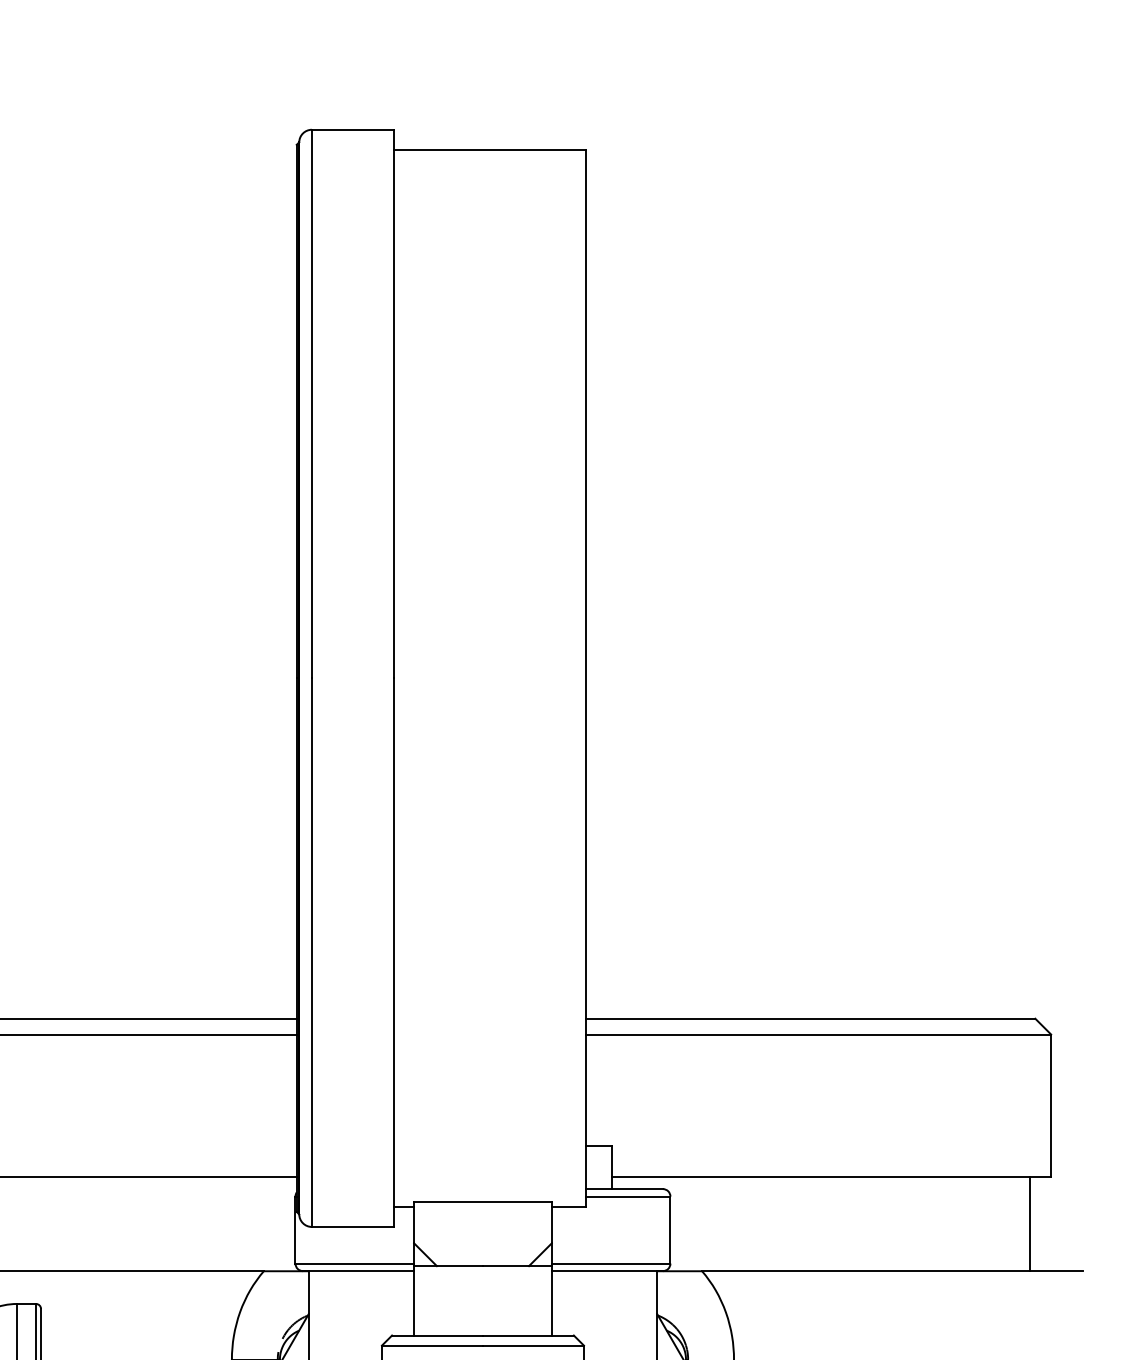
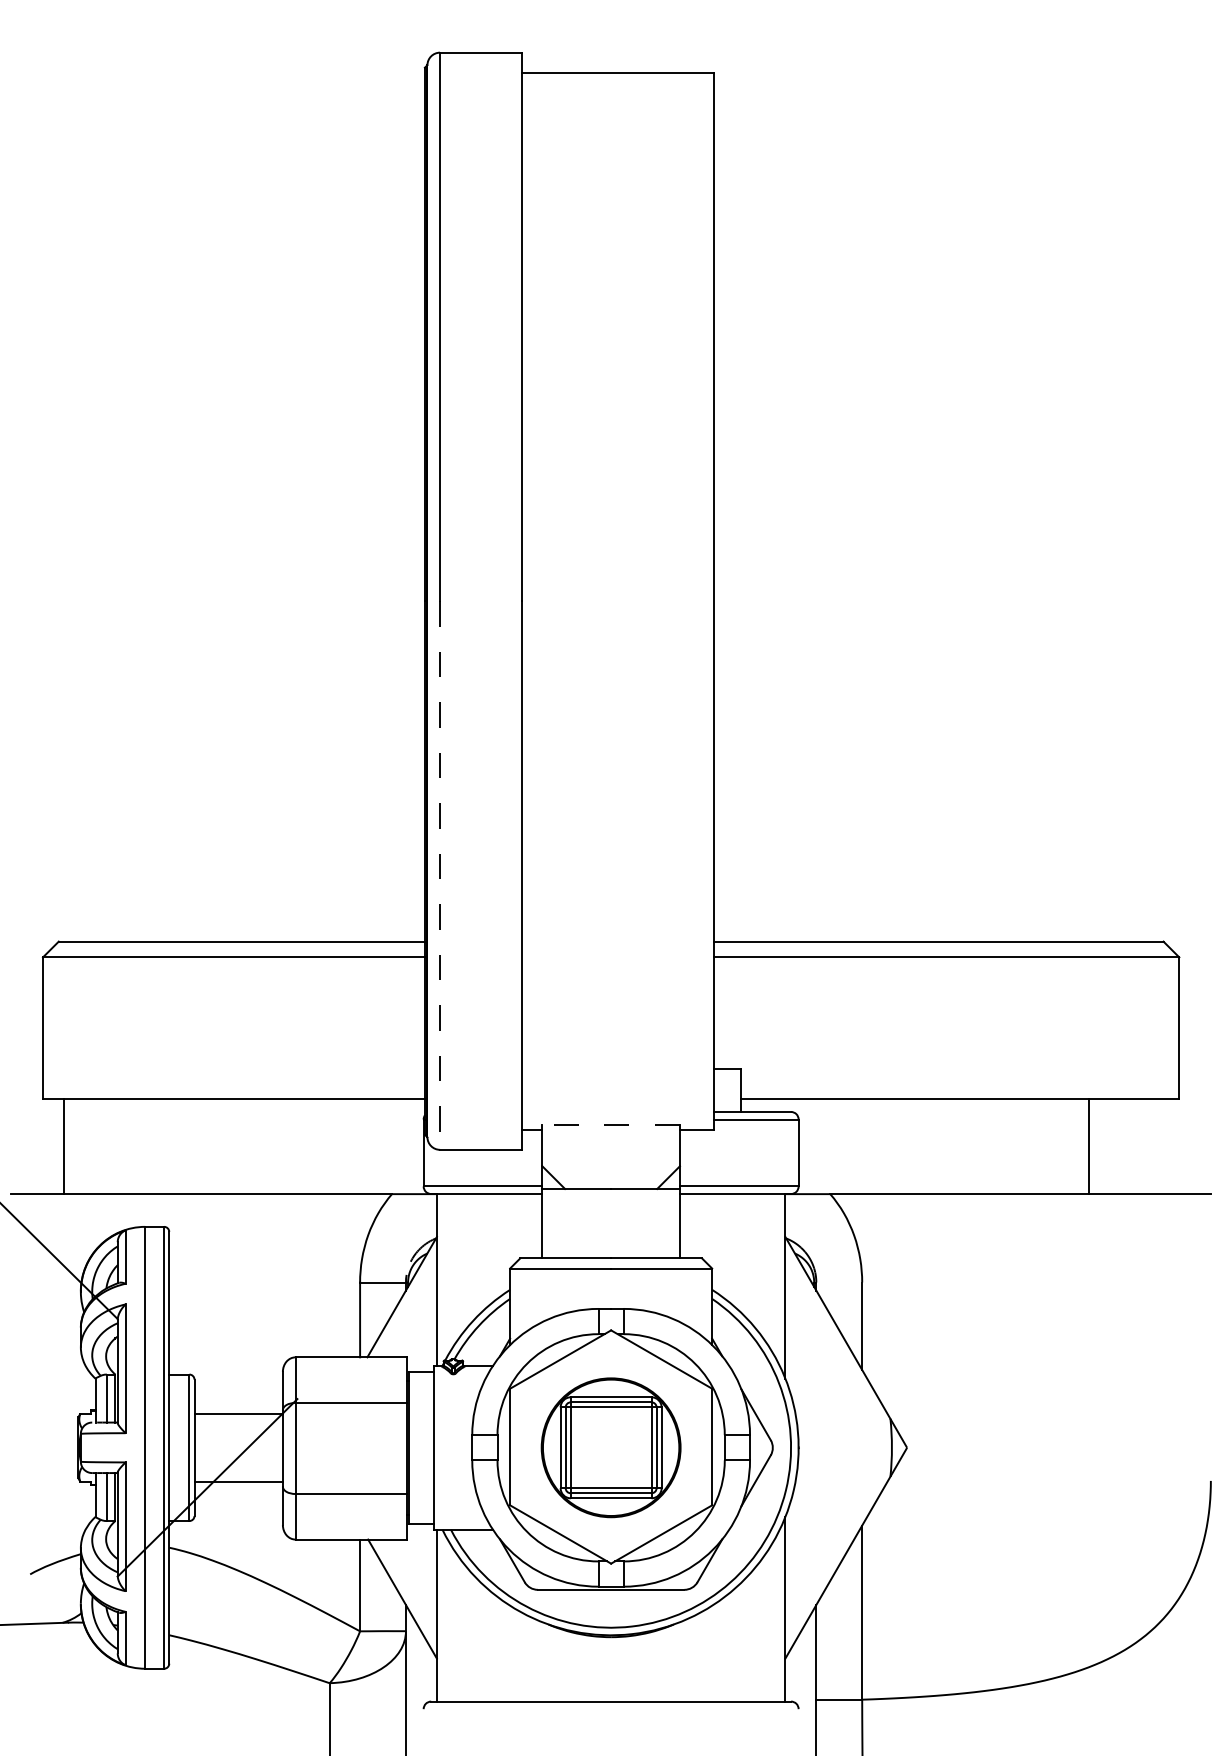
line: (312, 953) -> (440, 876), solid -> dashed
line: (483, 1202) -> (611, 1125), solid -> dashed
line: (1030, 1223) -> (1089, 1146), moved

